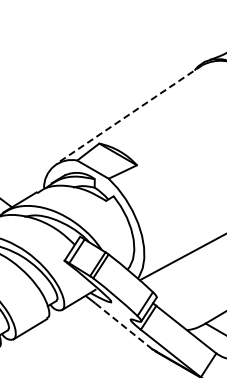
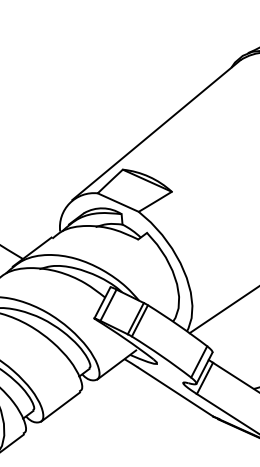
line: (129, 114) -> (156, 130), dashed -> solid
line: (123, 326) -> (175, 392), dashed -> solid

